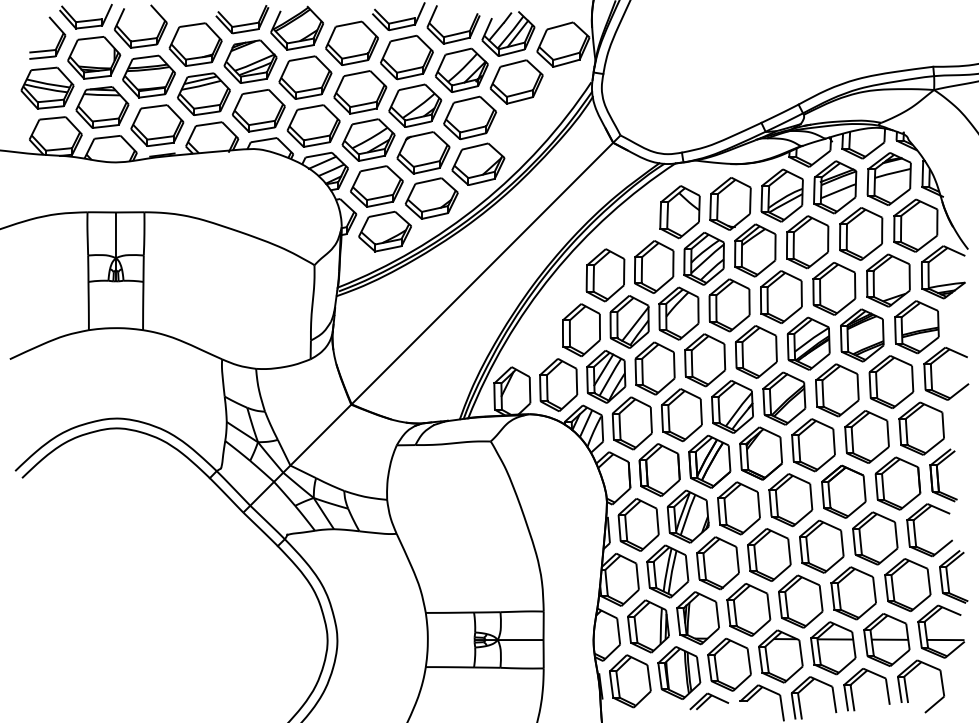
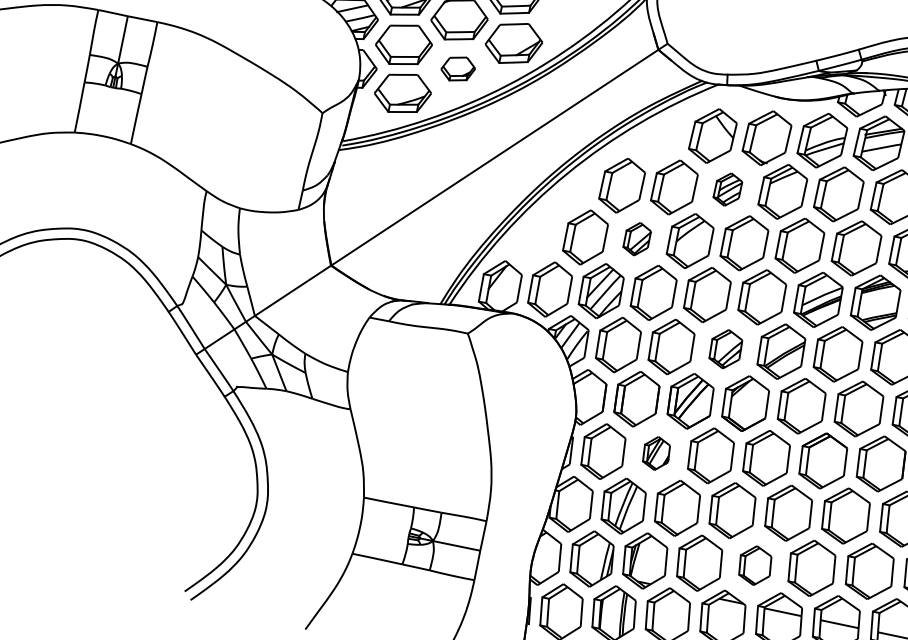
part: (431, 198) -> (458, 68), size x0.6
part: (703, 258) -> (727, 189), size x0.6
part: (629, 321) -> (637, 238), size x0.6
part: (732, 406) -> (725, 348), size x0.7
part: (687, 516) -> (655, 453), size x0.6
part: (800, 601) -> (755, 565), size x0.7

